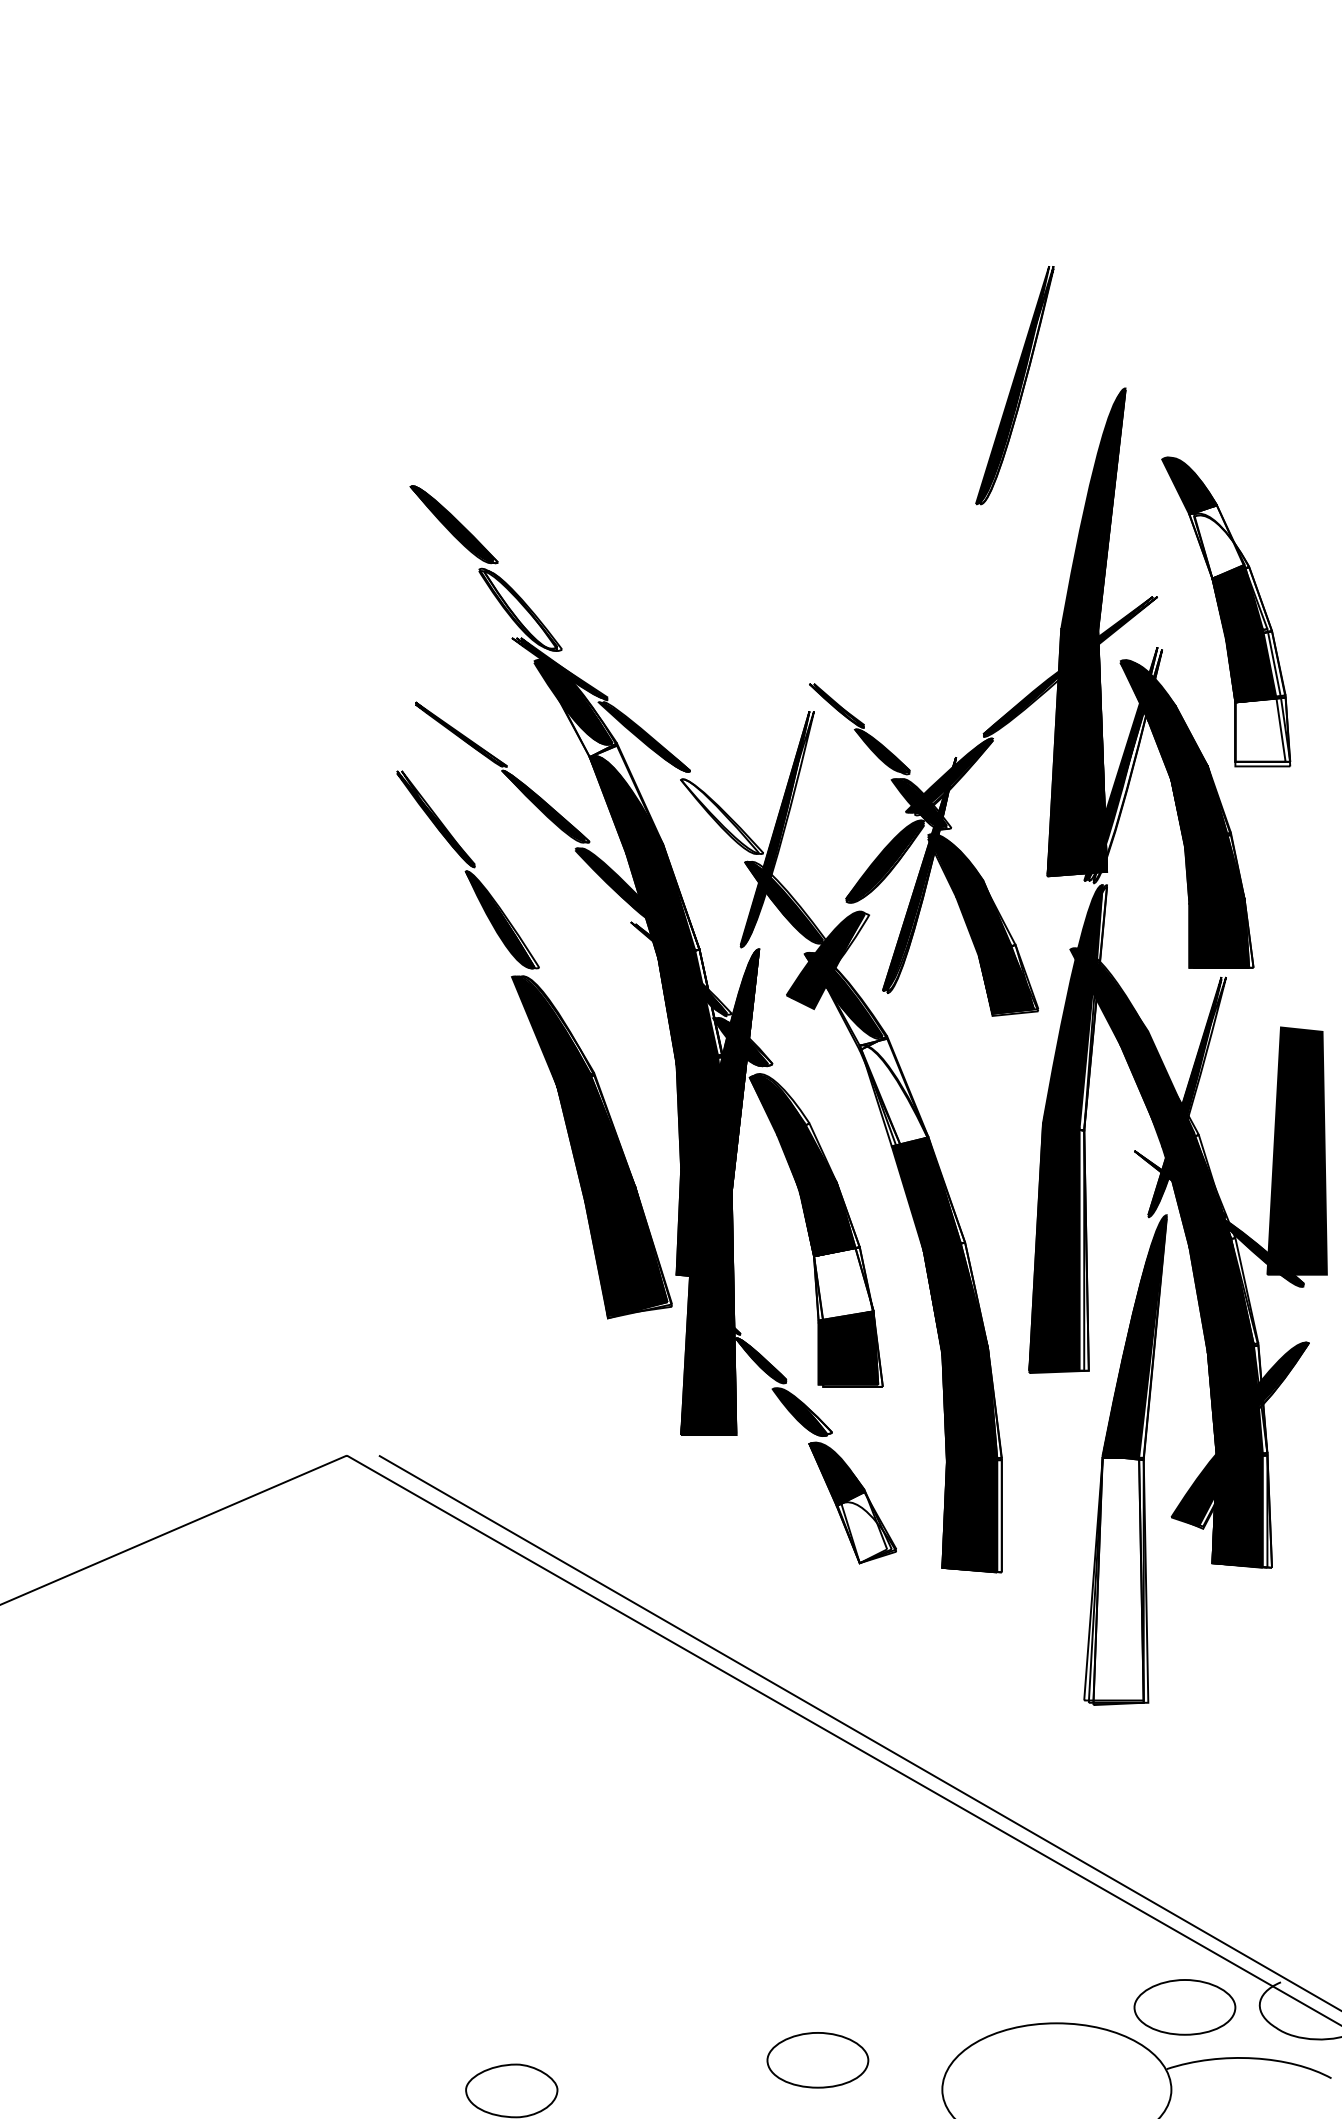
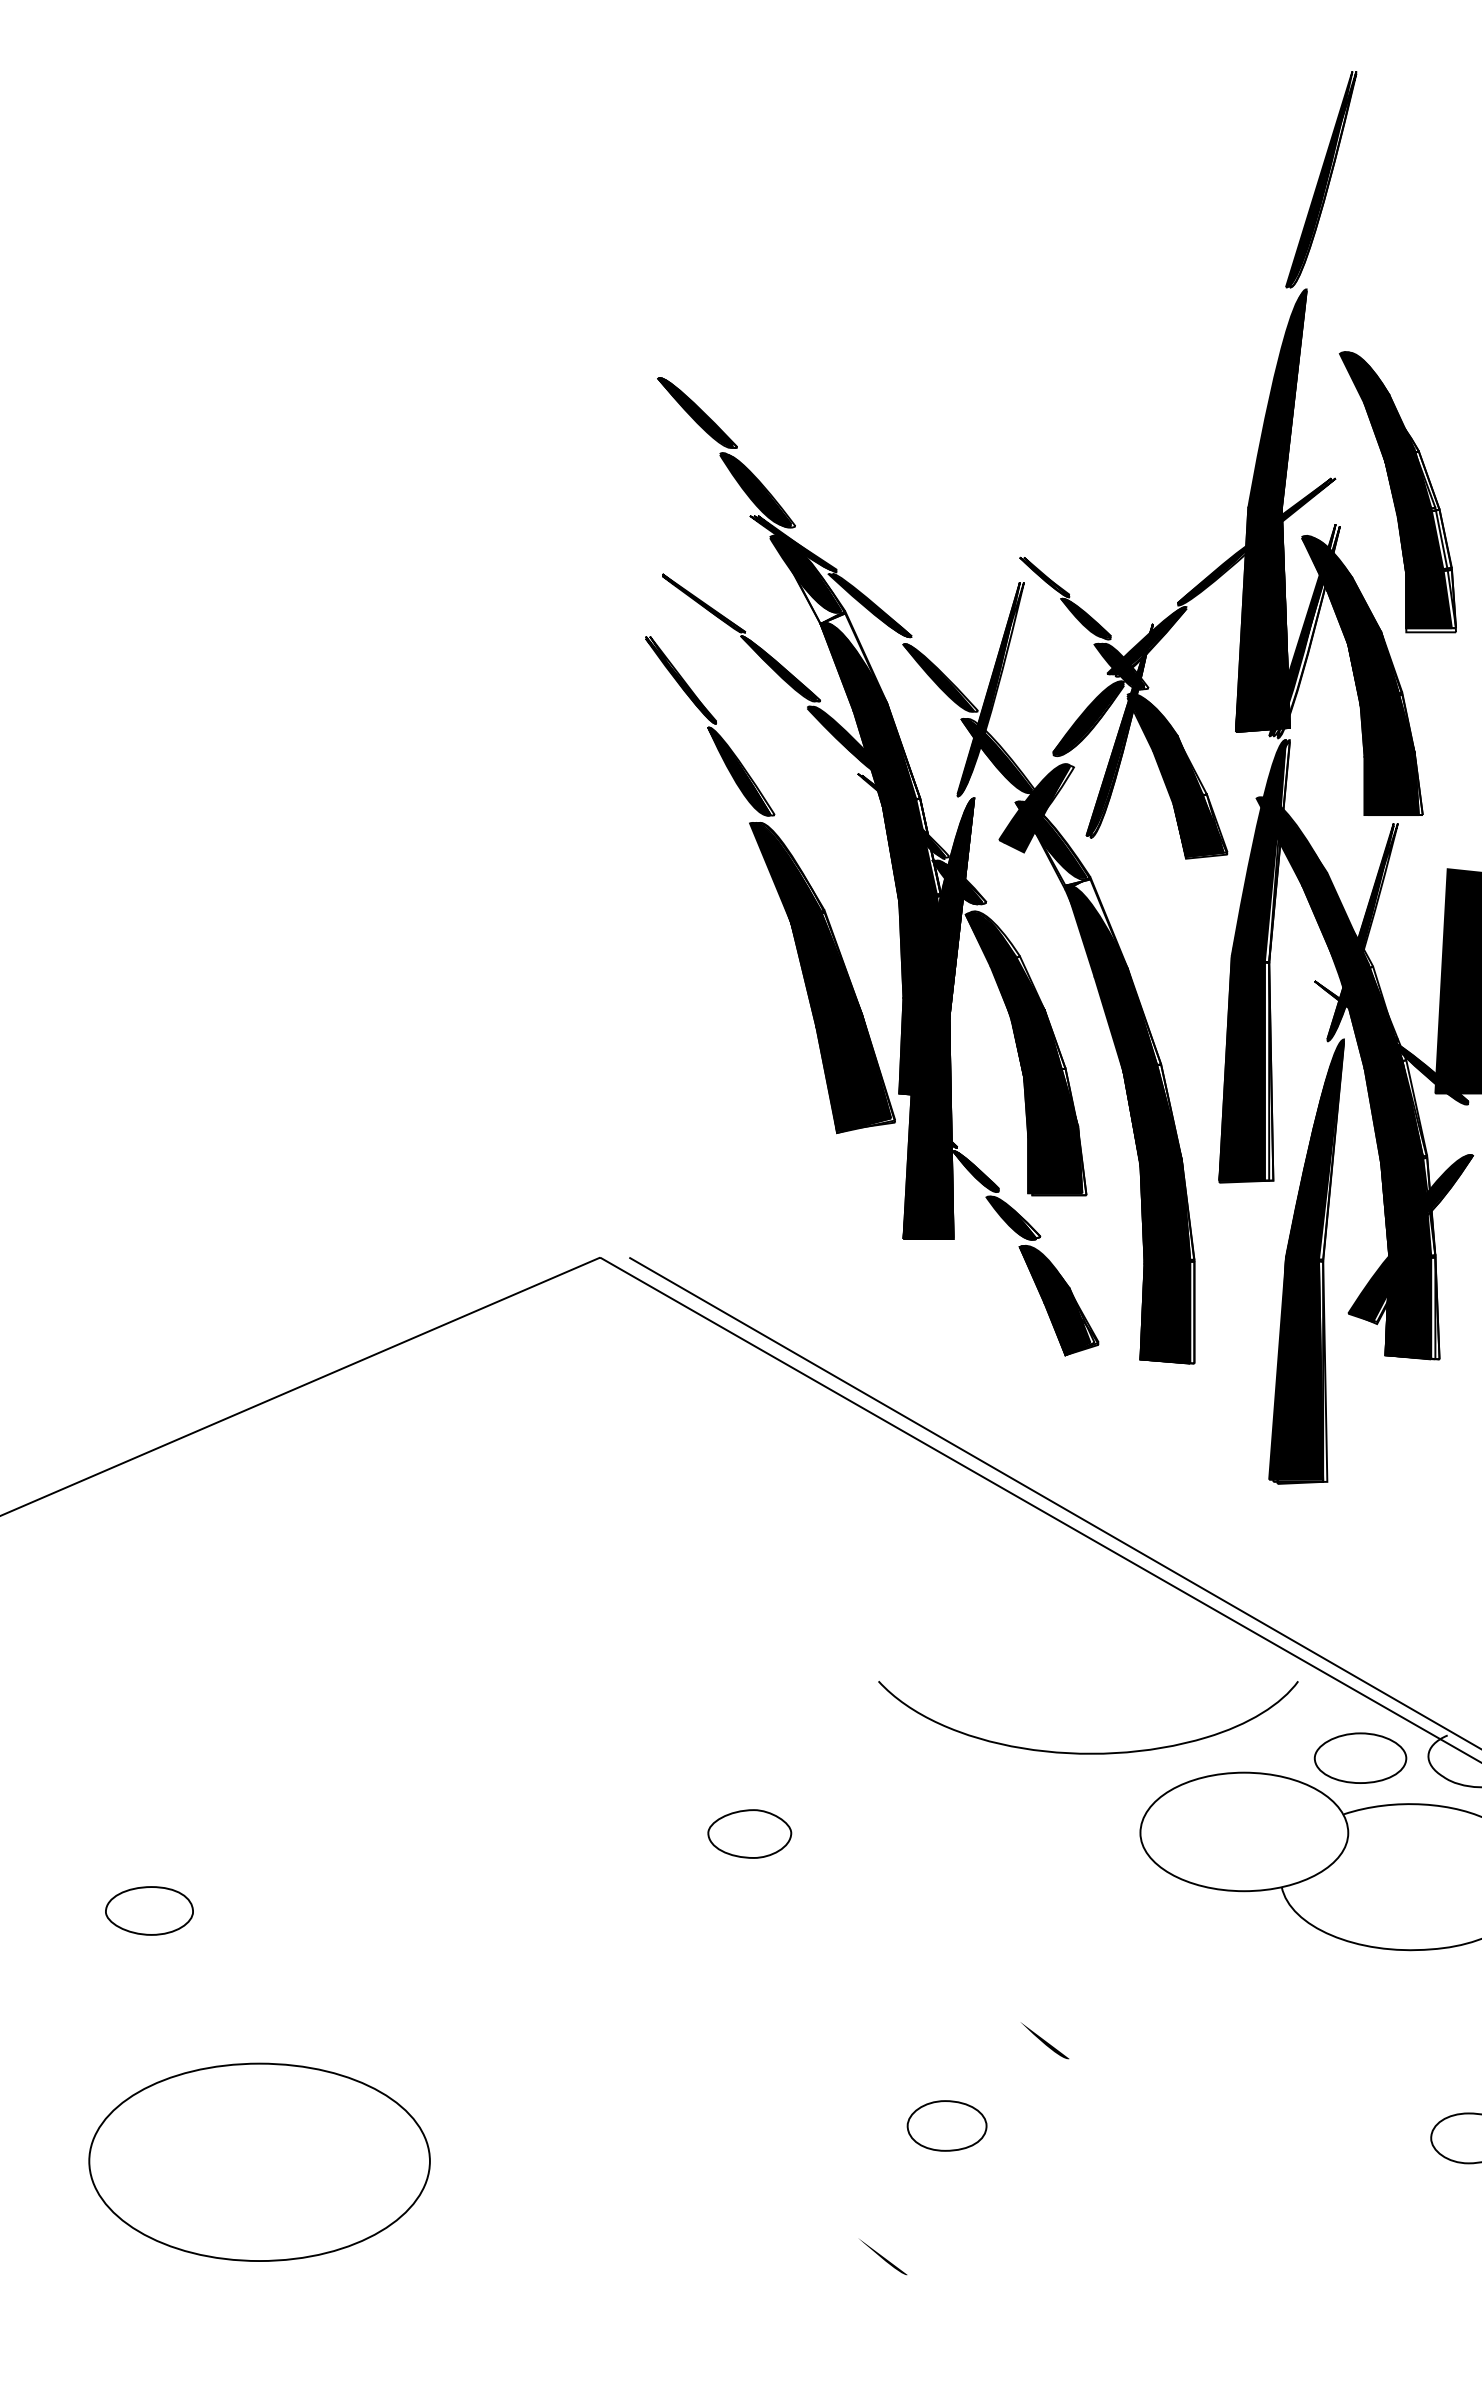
part: (1015, 385) -> (1321, 179), moved
fill: (1216, 541) -> (1389, 428), added
fill: (518, 608) -> (755, 489), added
fill: (1259, 730) -> (1428, 599), added
fill: (719, 816) -> (938, 677), added
fill: (893, 1096) -> (1096, 931), added
fill: (844, 1283) -> (1051, 1101), added
fill: (861, 1526) -> (1067, 1321), added
fill: (1114, 1578) -> (1296, 1369), added
curve: (885, 2001) -> (1088, 1752), added
part: (817, 2059) -> (1027, 1805), removed

